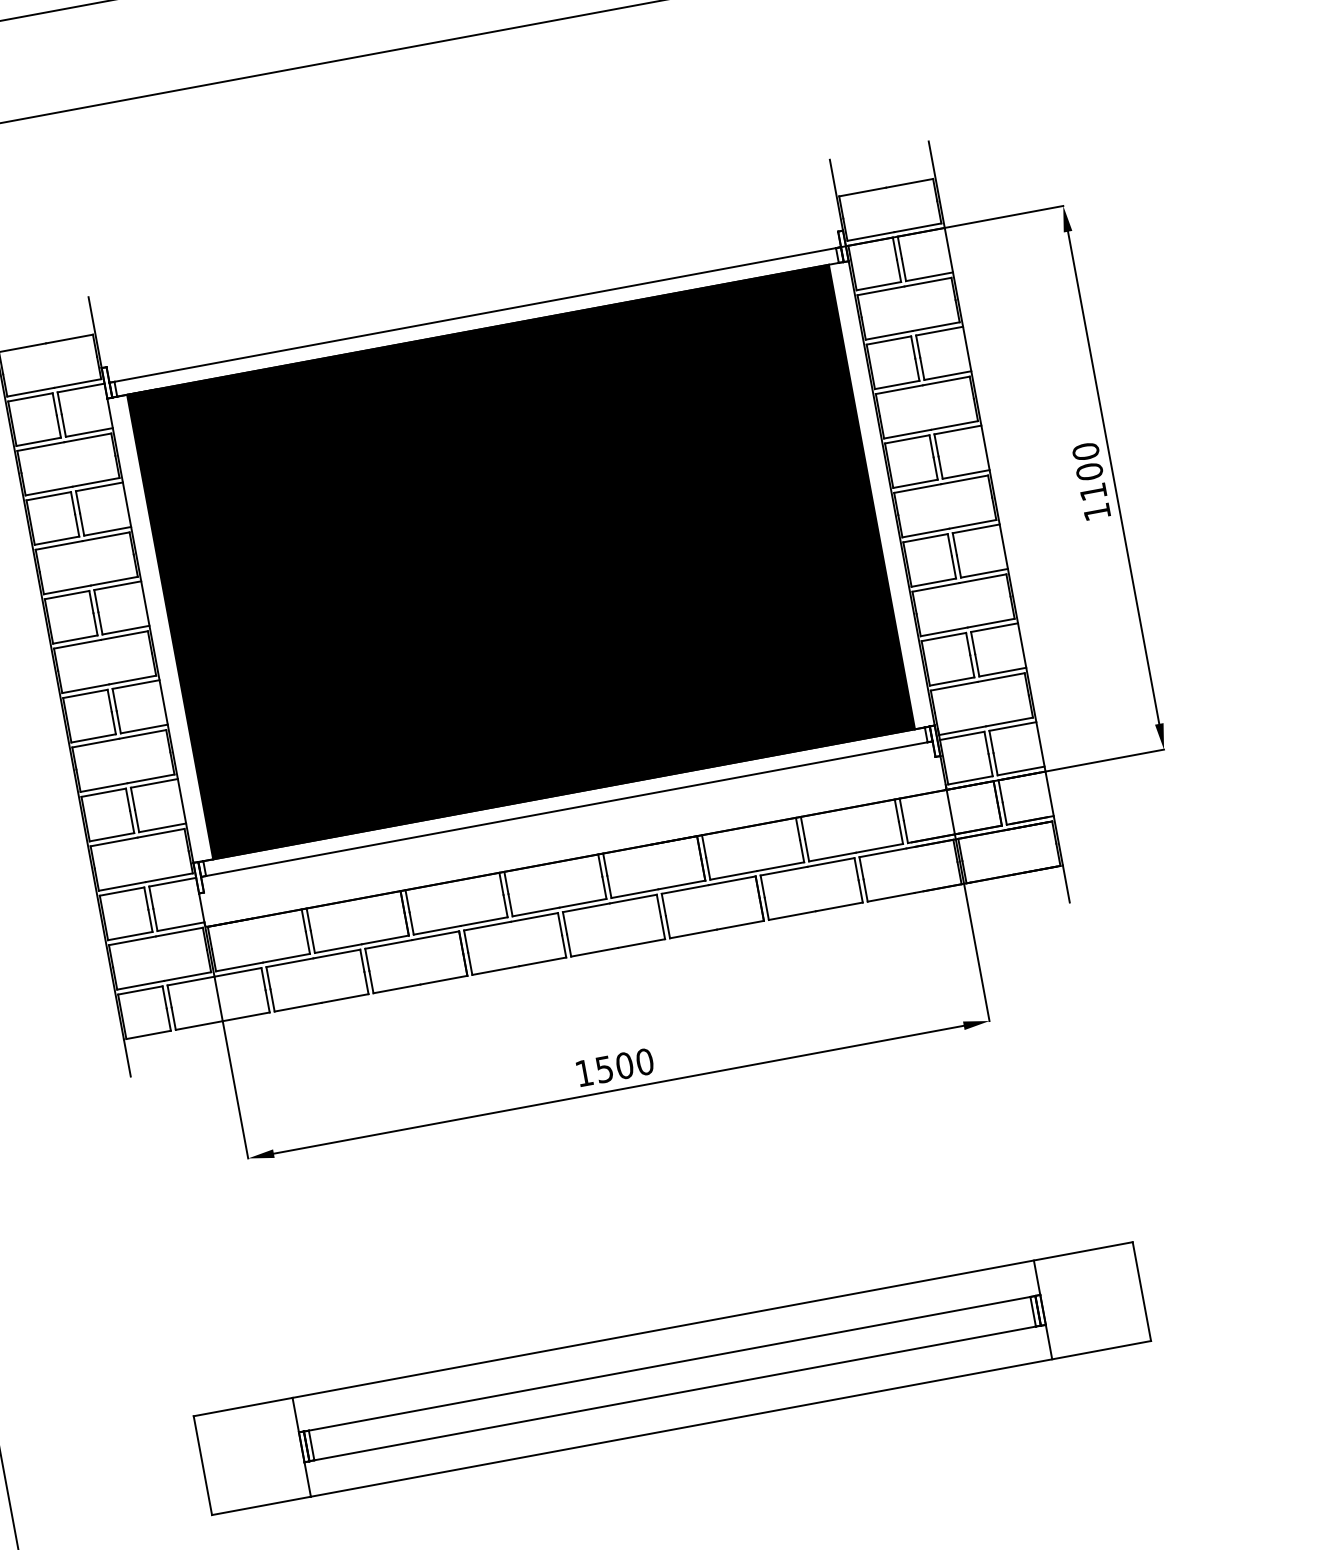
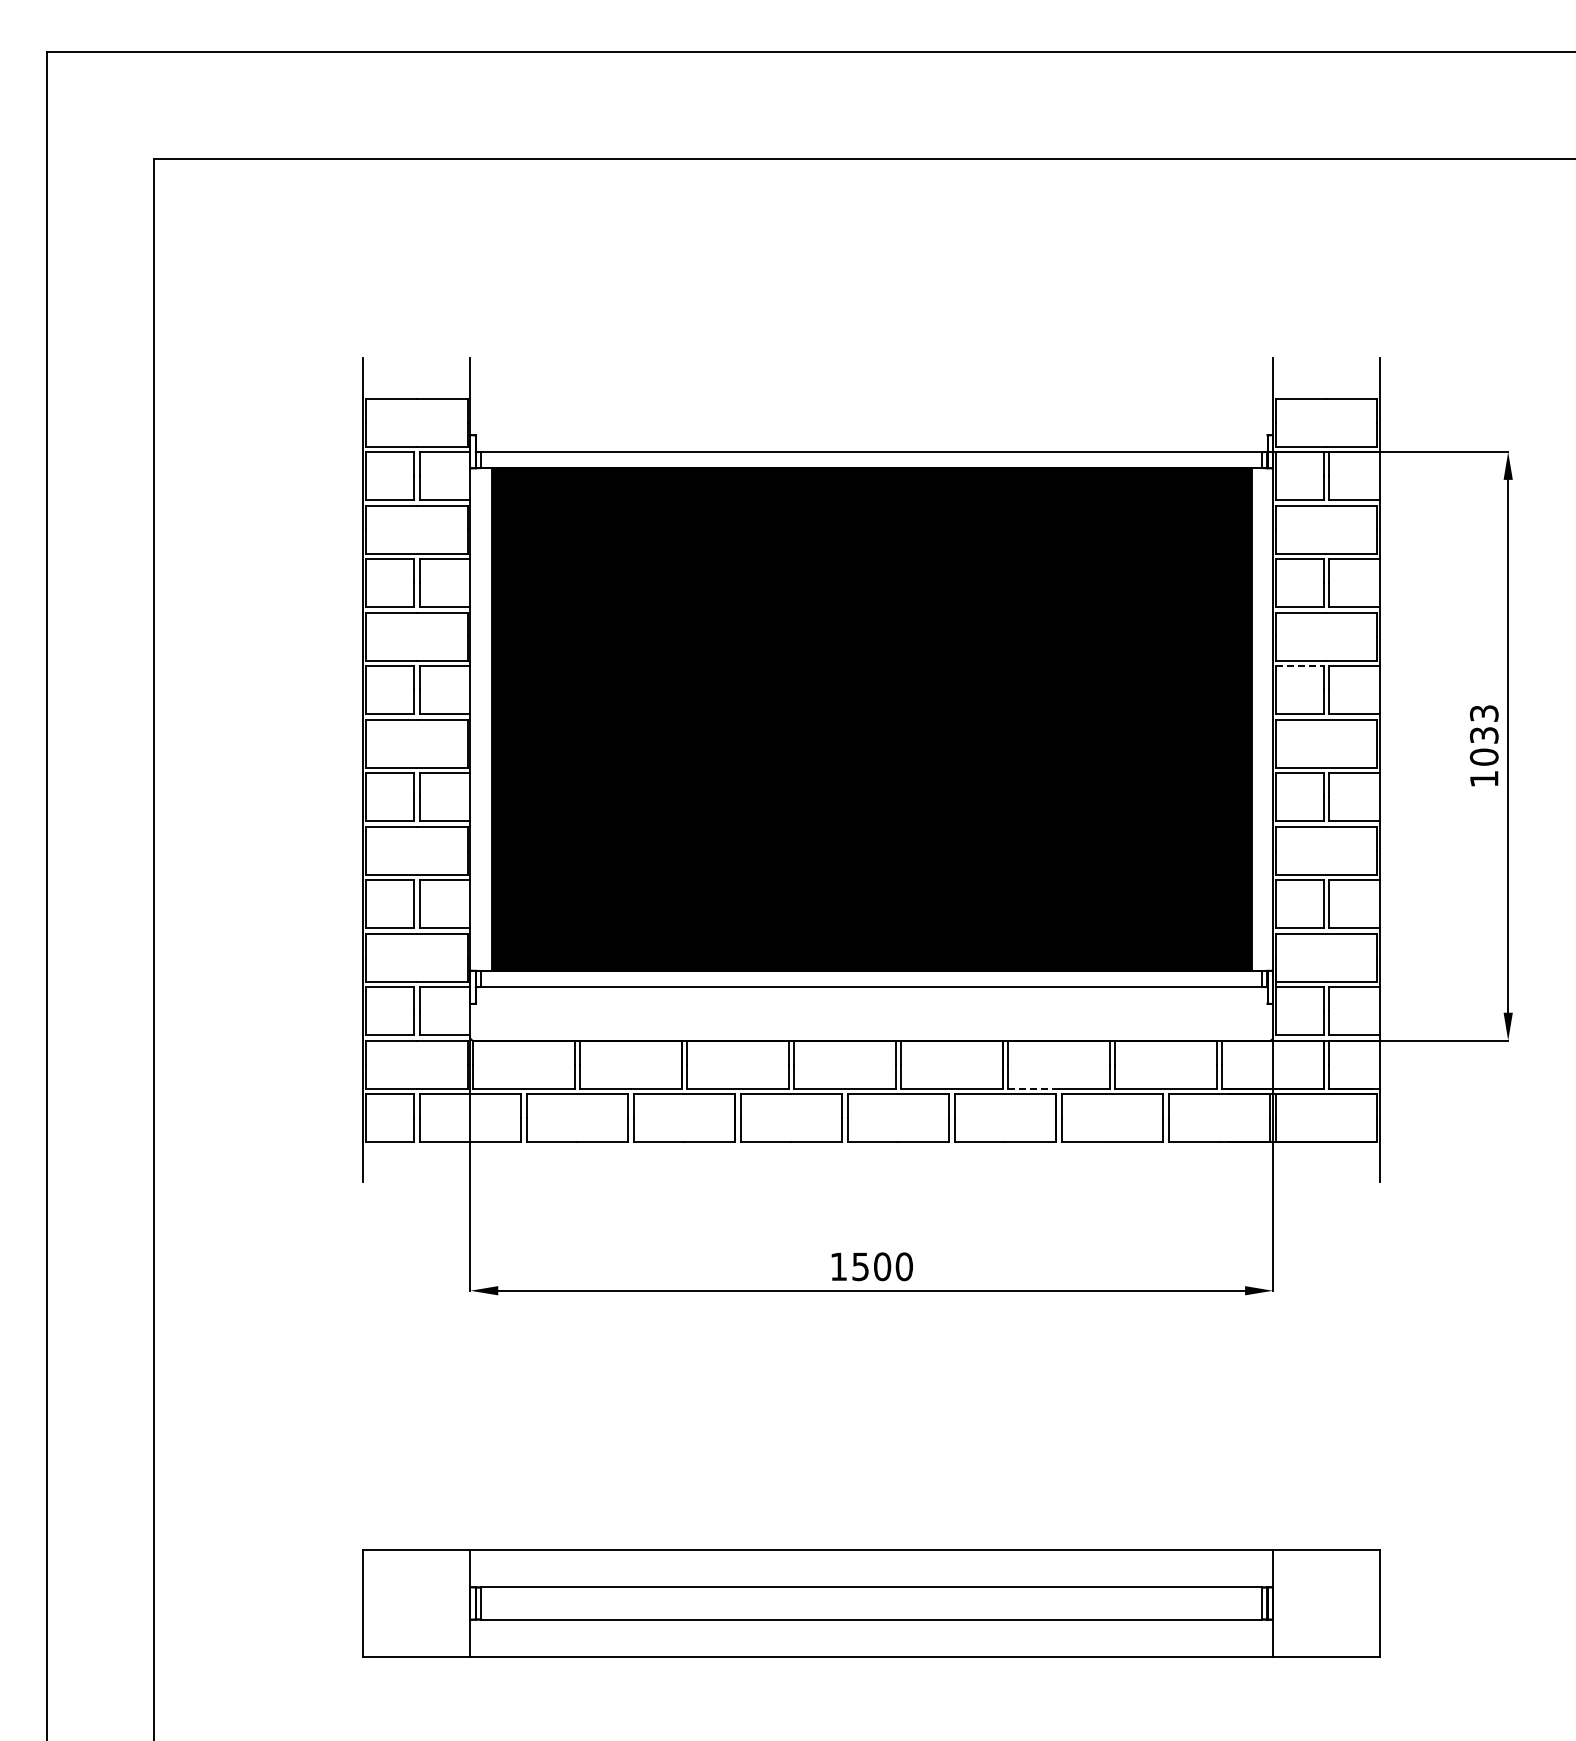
line: (908, 439) -> (1300, 666), solid -> dashed
text: (1088, 472) -> (1483, 735), 1100 -> 1033
line: (733, 875) -> (1033, 1088), solid -> dashed

